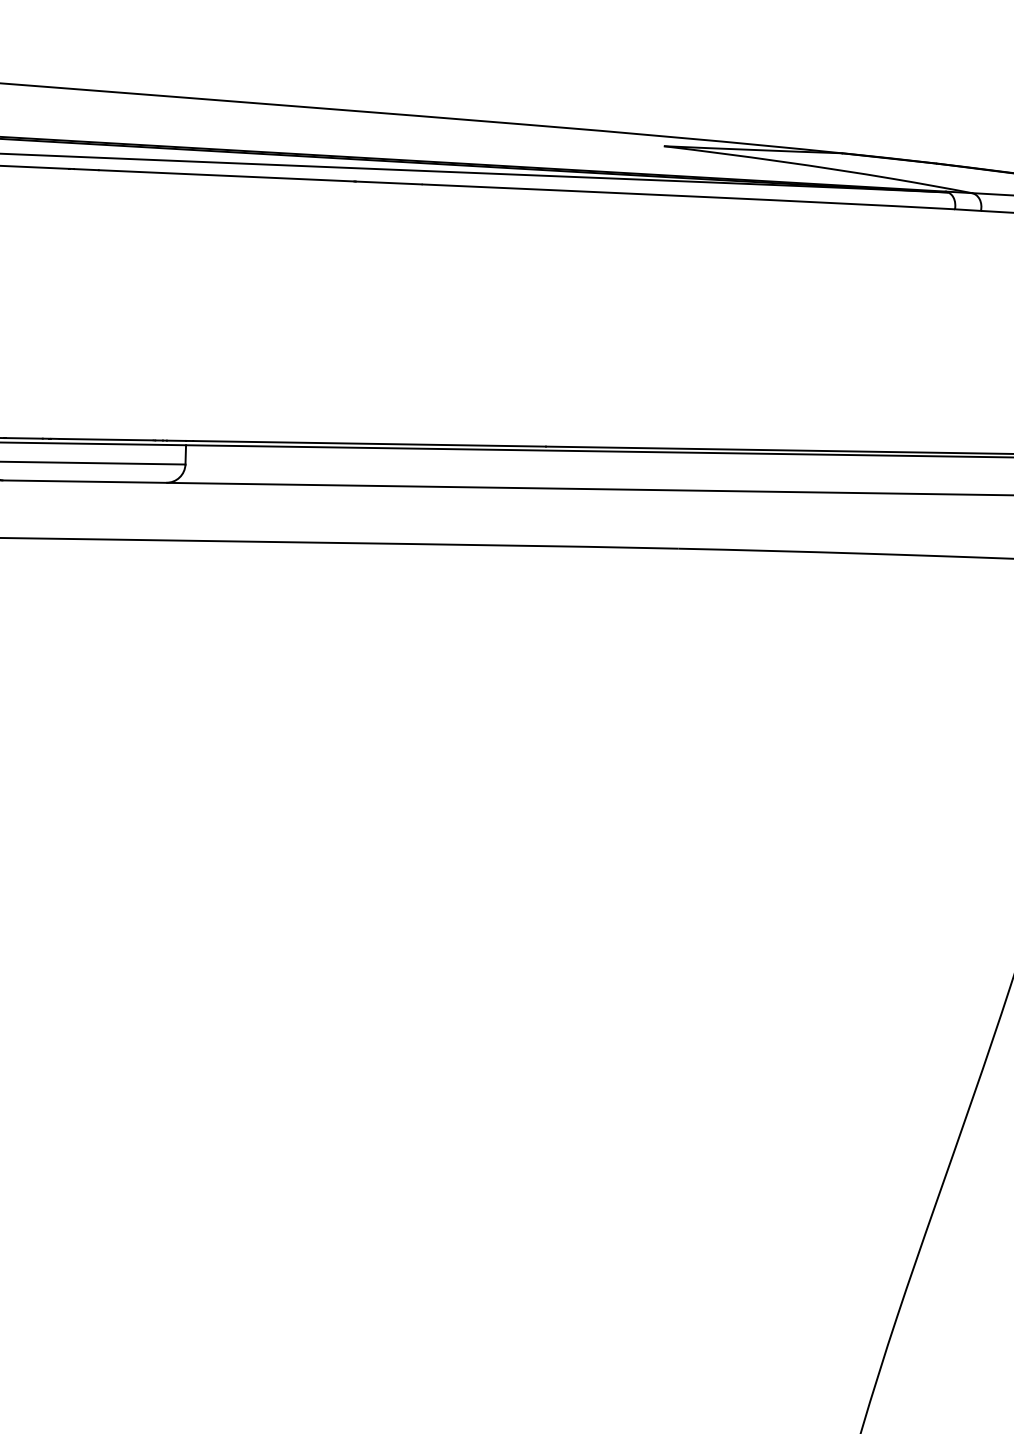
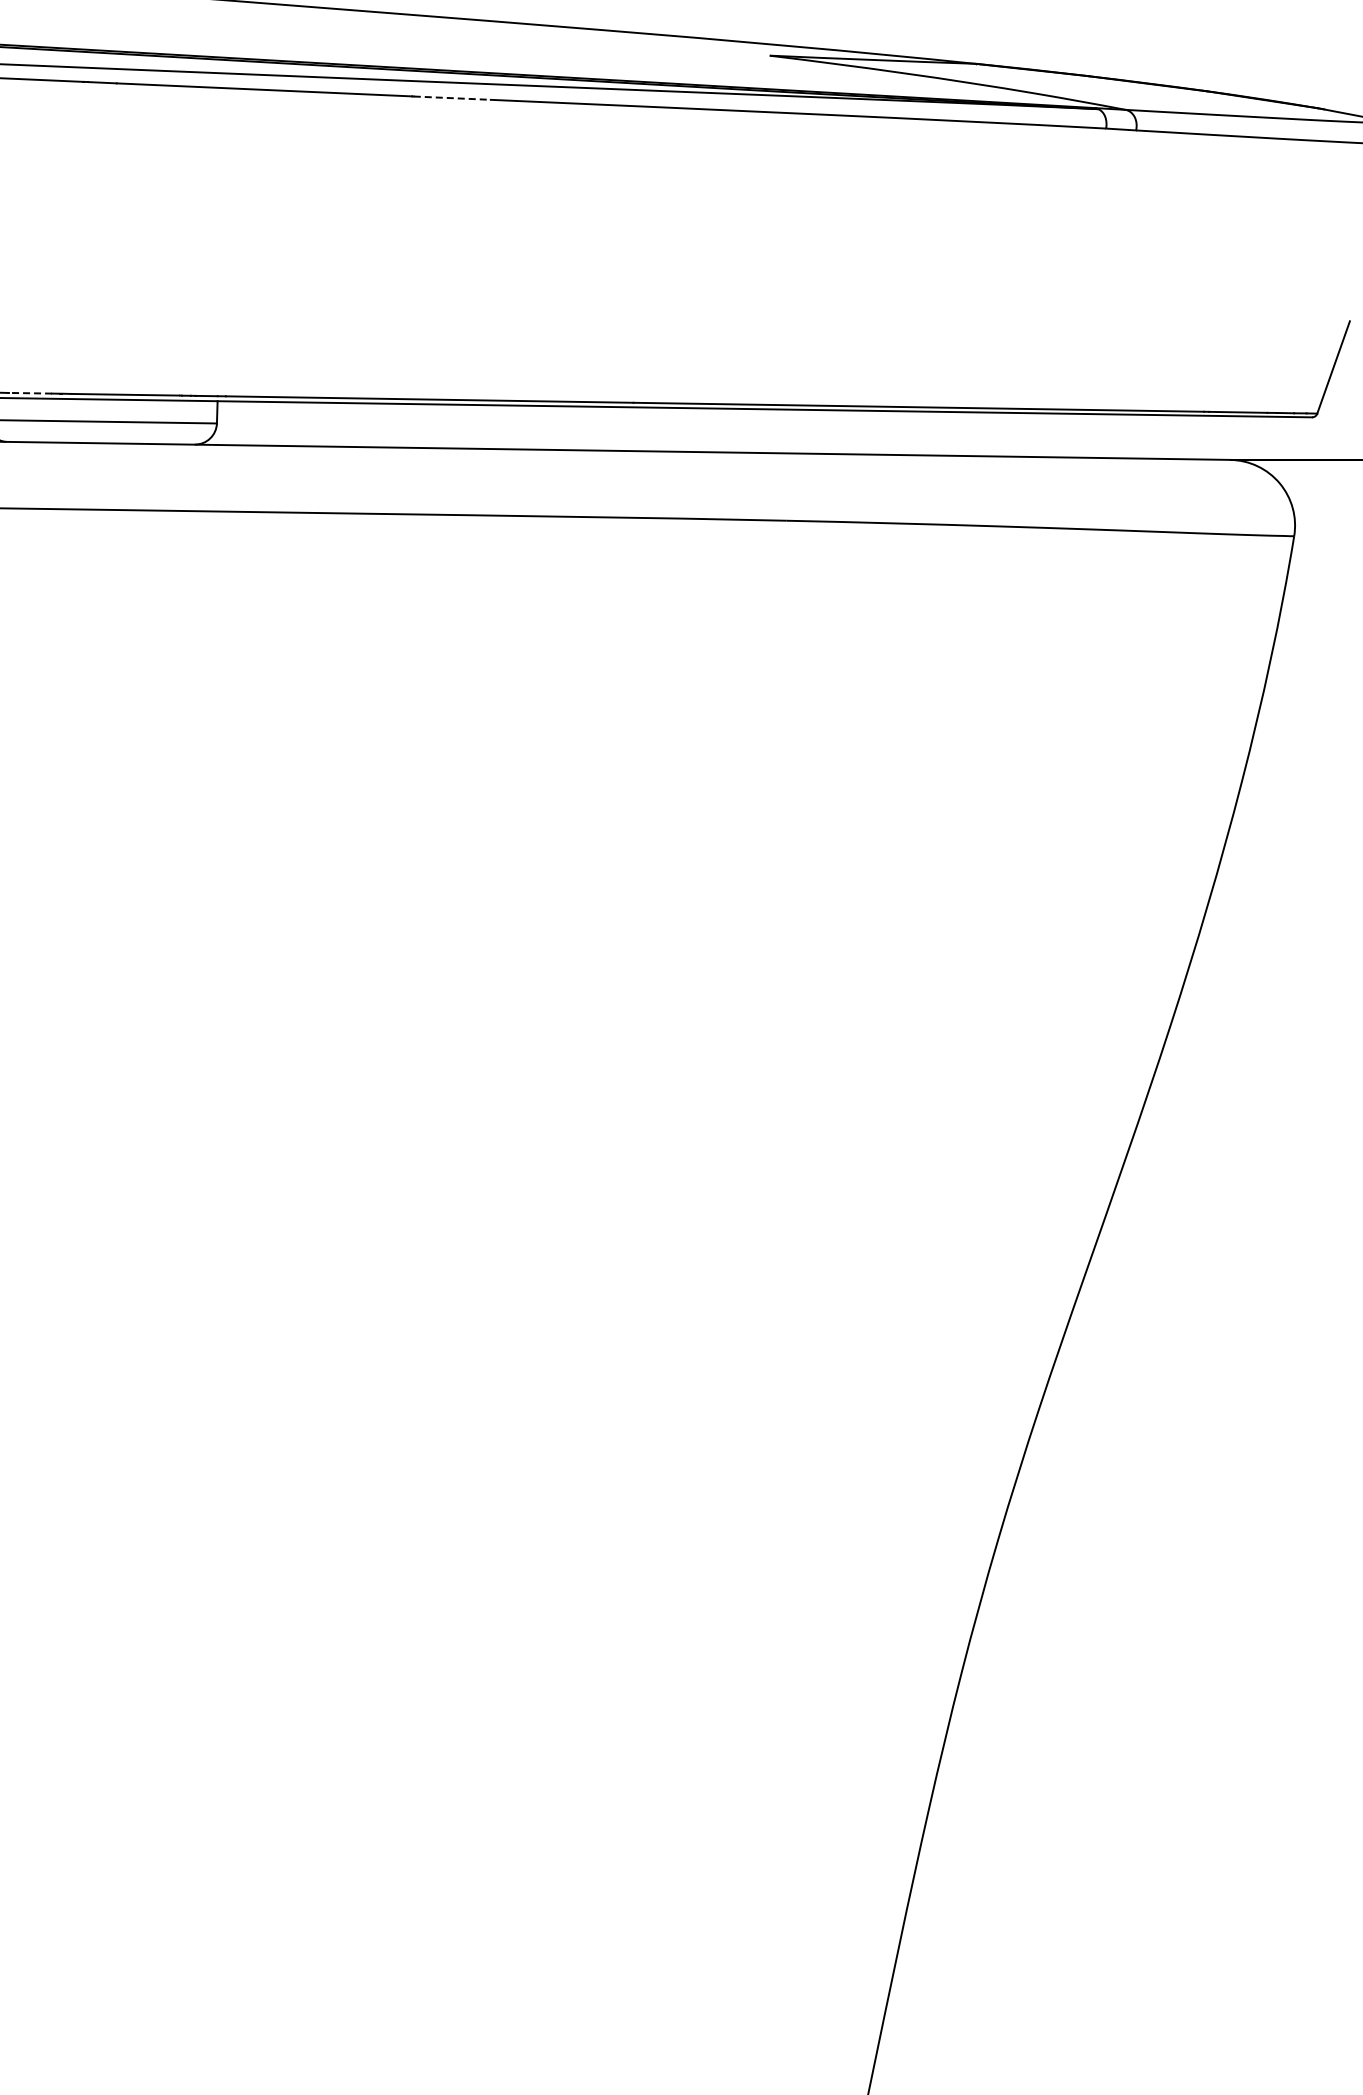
line: (389, 183) -> (452, 98), solid -> dashed
line: (24, 438) -> (30, 393), solid -> dashed

